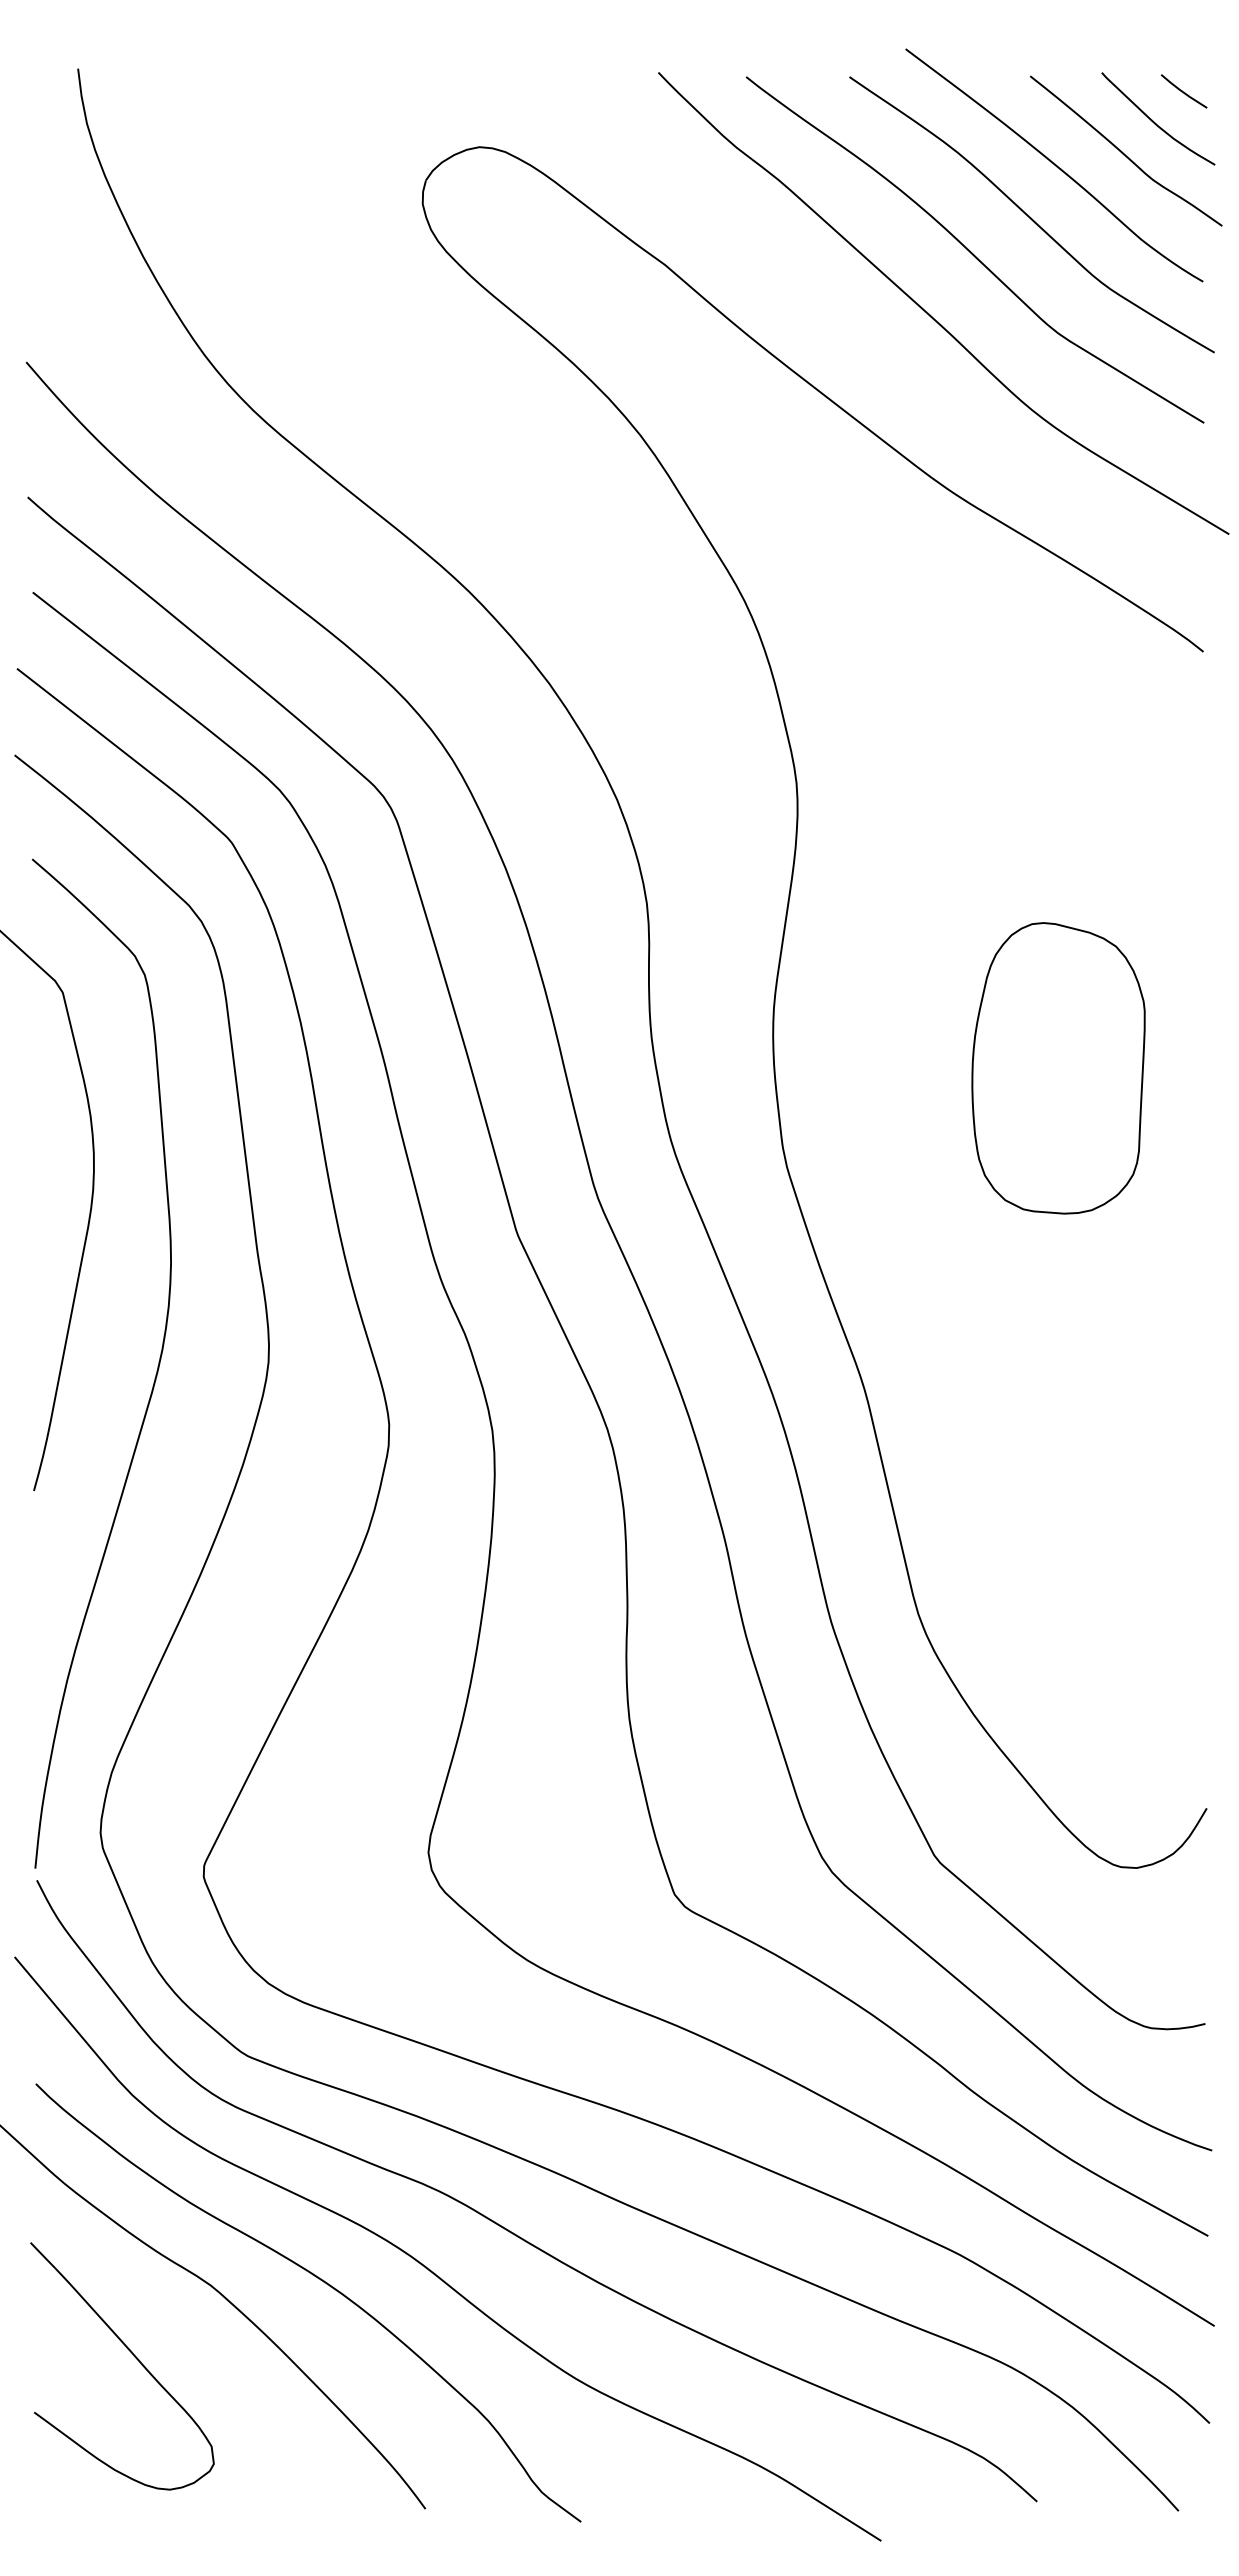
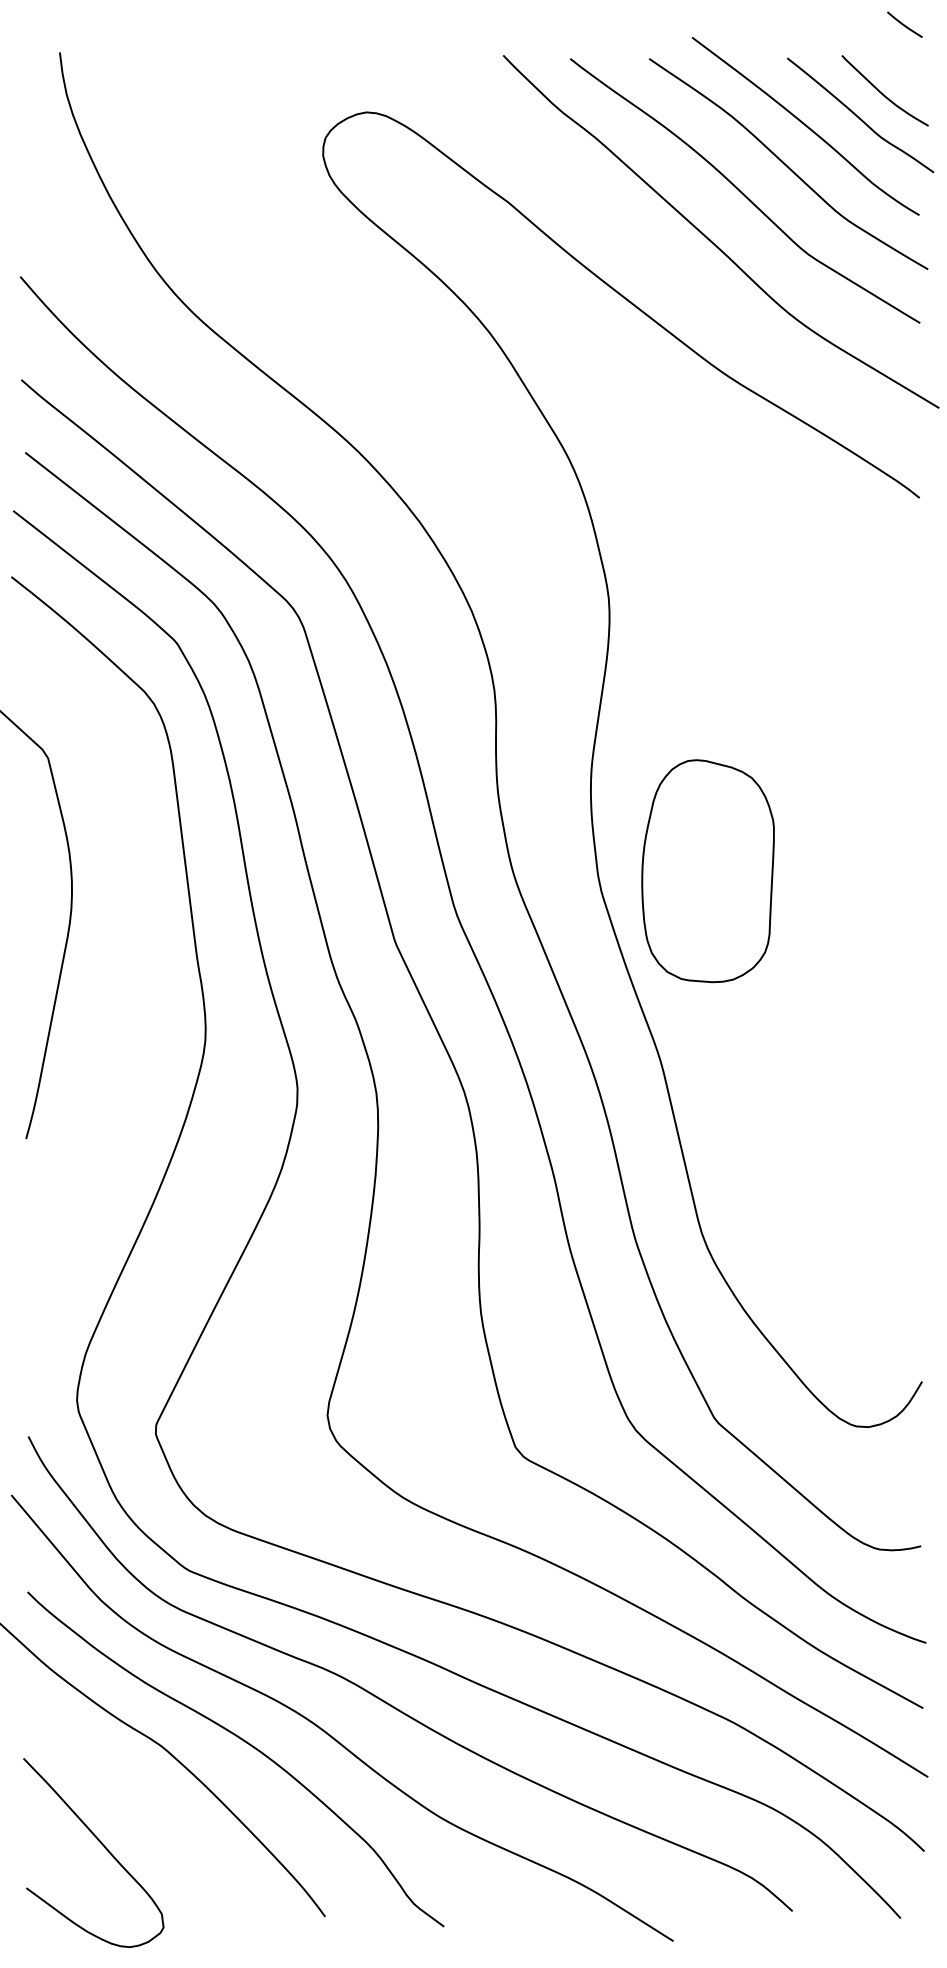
line: (1183, 91) -> (904, 24), moved
part: (1058, 1068) -> (708, 871), moved
curve: (154, 1378) -> (118, 1053), removed
curve: (133, 2356) -> (102, 1845), moved

